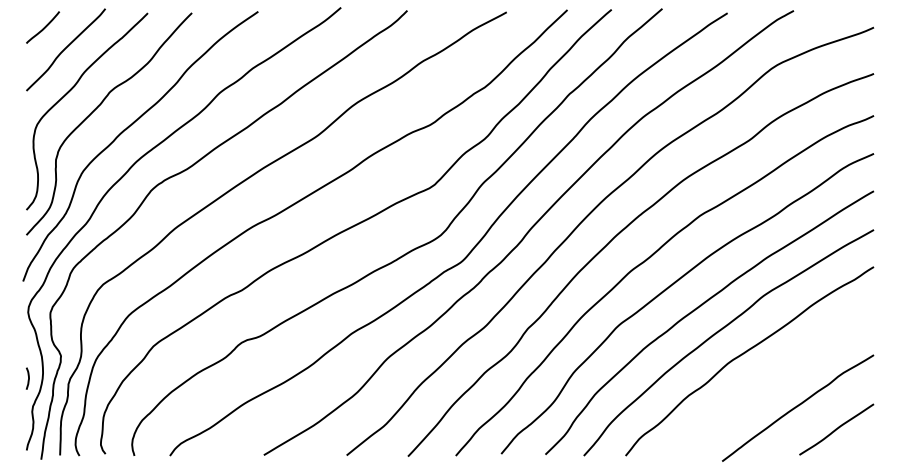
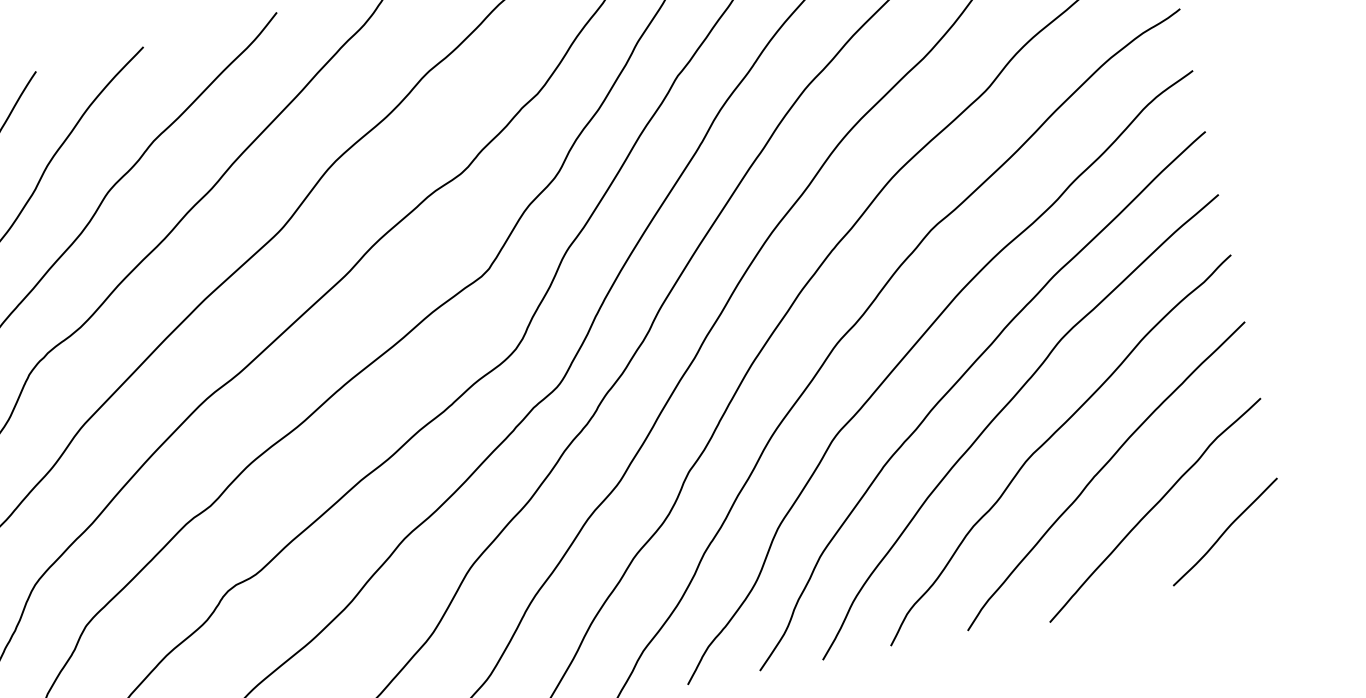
curve: (771, 378) -> (1102, 470), added

